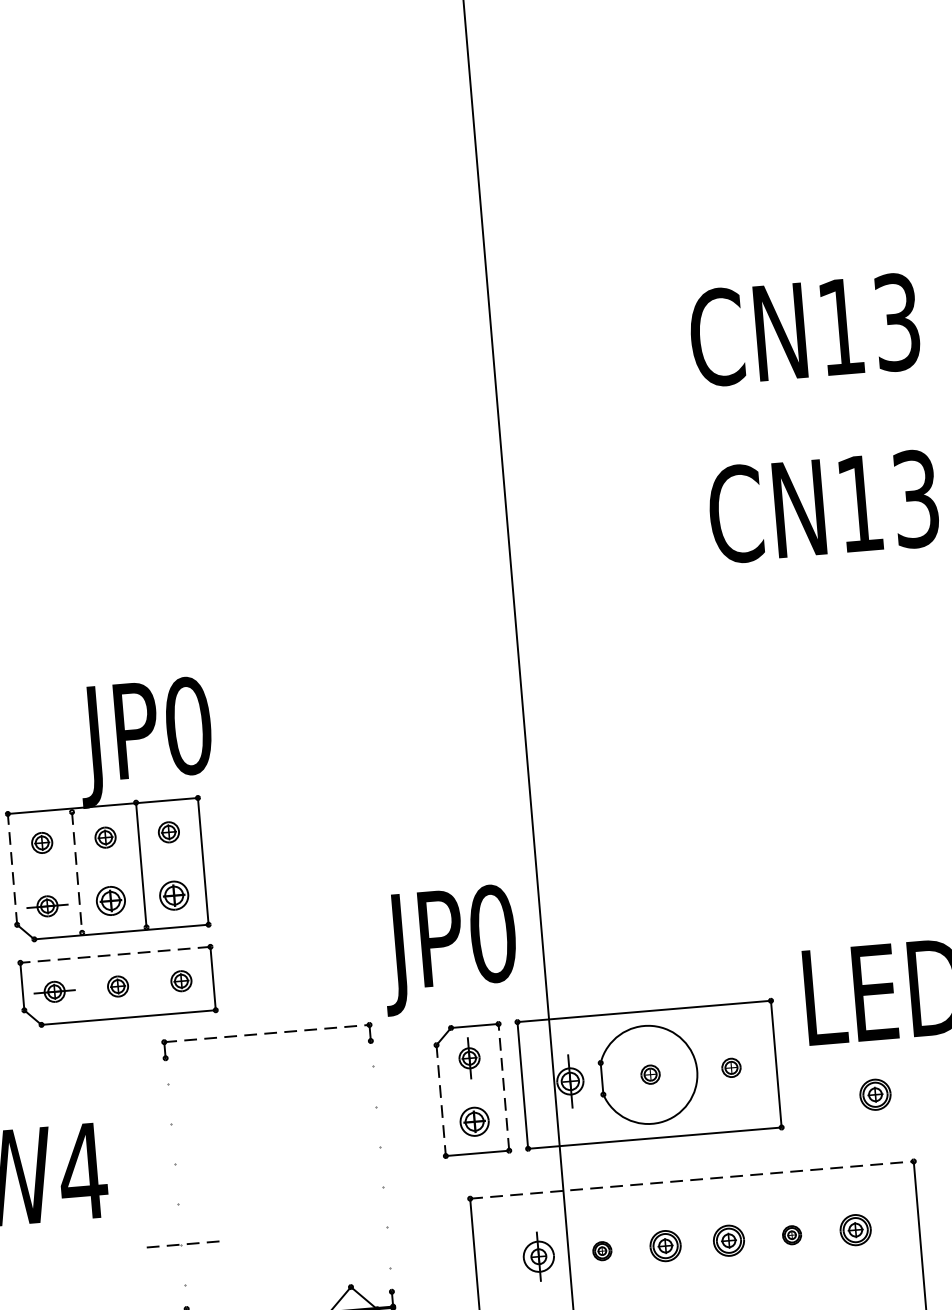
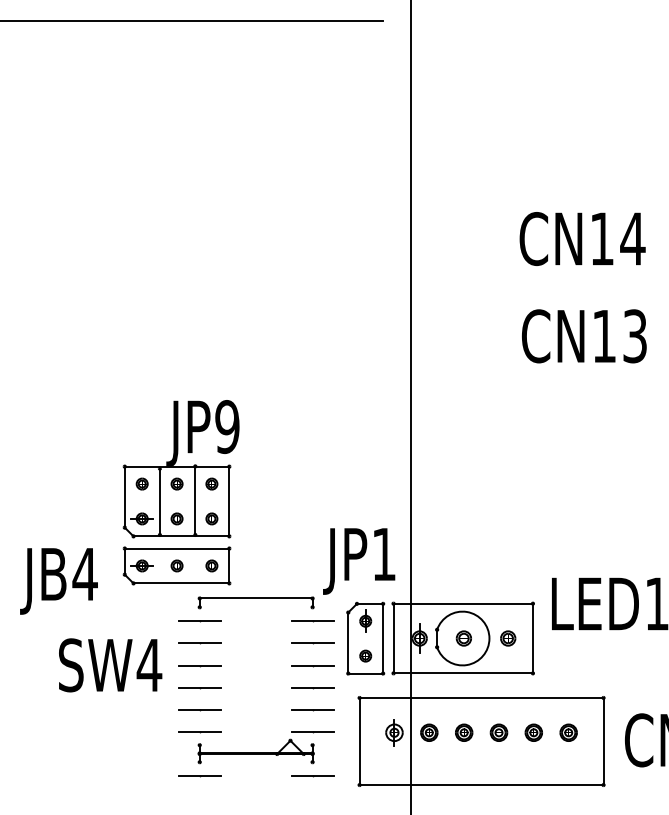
text: (896, 323) -> (632, 239), CN13 -> CN14
text: (188, 727) -> (227, 427), JP0 -> JP9
line: (11, 868) -> (124, 496), dashed -> solid
line: (76, 873) -> (159, 502), dashed -> solid
part: (173, 894) -> (211, 518), size x0.71
part: (109, 900) -> (176, 518), size x0.71
text: (493, 934) -> (384, 554), JP0 -> JP1
line: (114, 954) -> (176, 548), dashed -> solid
line: (267, 1033) -> (256, 598), dashed -> solid
line: (372, 1066) -> (312, 621), added
part: (731, 1067) -> (508, 638), size x1.43
part: (650, 1074) -> (463, 638), size x1.43
line: (167, 1084) -> (199, 621), added
line: (504, 1086) -> (383, 638), dashed -> solid
part: (875, 1094) -> (585, 659), removed
line: (441, 1101) -> (348, 643), dashed -> solid
line: (376, 1106) -> (312, 643), added
part: (474, 1120) -> (365, 655), size x0.71
line: (170, 1124) -> (199, 643), added
line: (379, 1146) -> (312, 665), added
line: (174, 1164) -> (199, 665), added
line: (691, 1179) -> (481, 697), dashed -> solid
line: (382, 1186) -> (312, 687), added
line: (177, 1204) -> (199, 687), added
line: (386, 1226) -> (312, 709), added
part: (791, 1234) -> (533, 732), size x1.67
line: (180, 1244) -> (199, 709), dashed -> solid
part: (602, 1250) -> (429, 732), size x1.67
line: (389, 1266) -> (312, 731), added
line: (184, 1284) -> (199, 731), added

